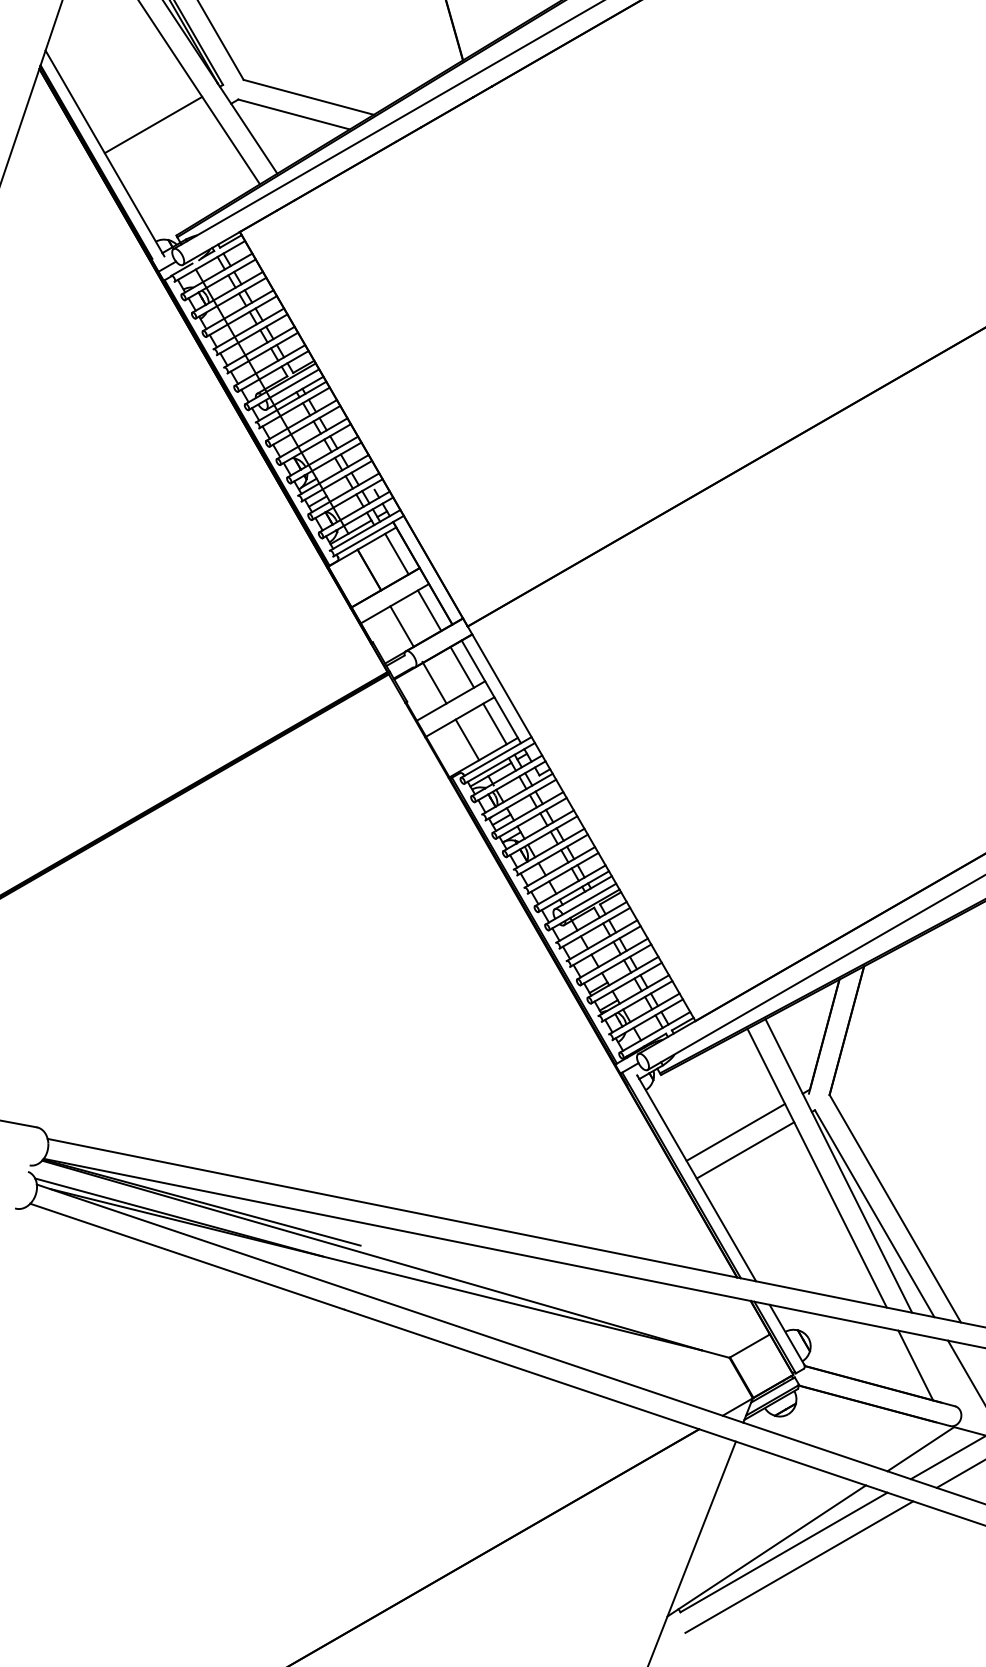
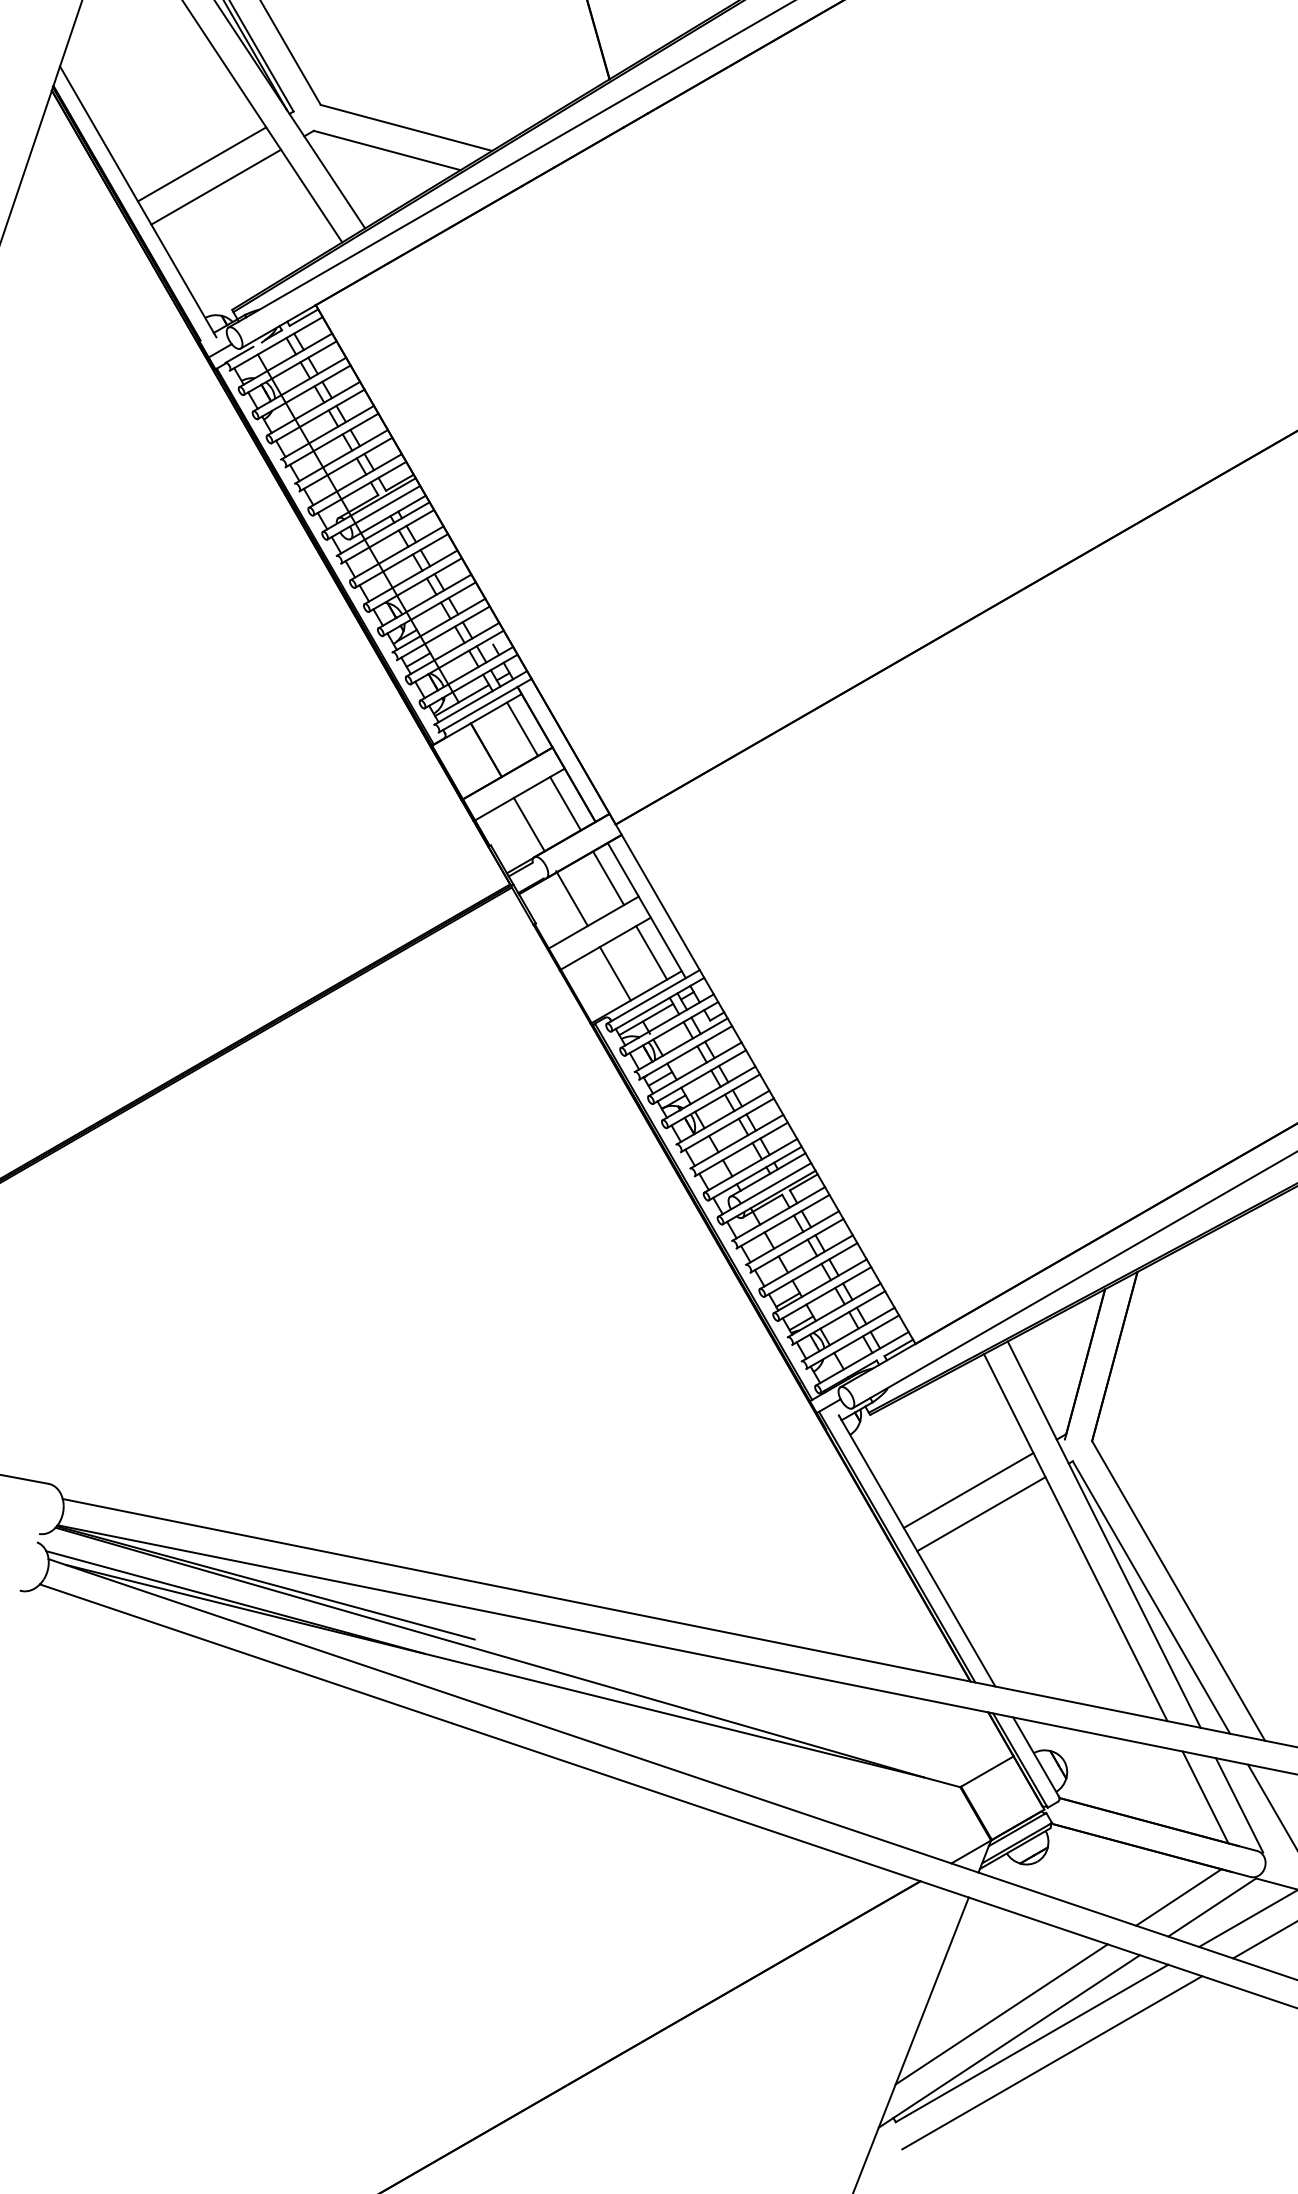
line: (163, 141) -> (215, 186), added
line: (941, 1371) -> (1239, 1805), added
line: (895, 1441) -> (1178, 1897), added
line: (760, 1530) -> (1001, 2014), added

